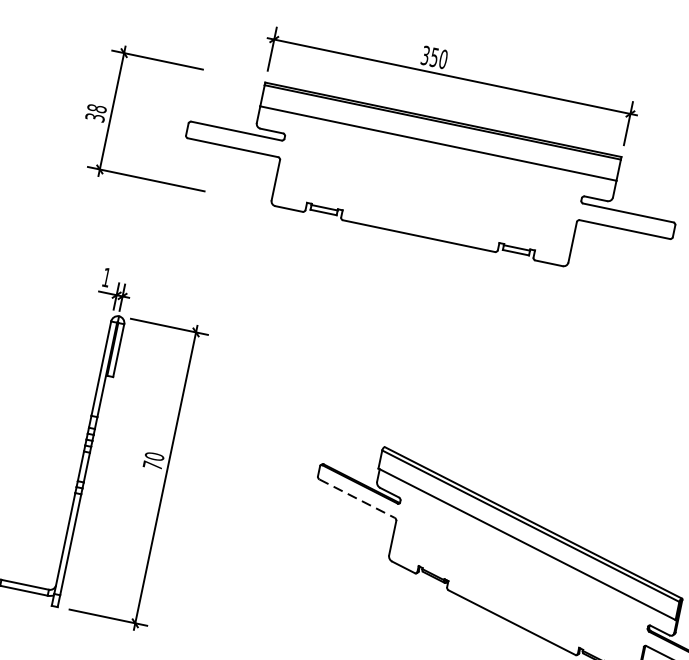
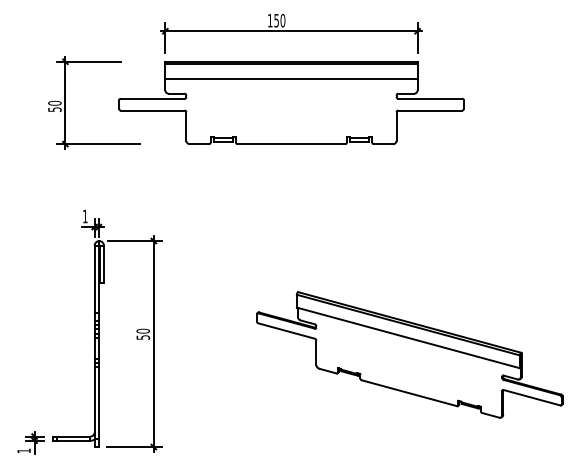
text: (425, 55) -> (270, 20), 350 -> 150
text: (95, 111) -> (54, 105), 38 -> 50
text: (153, 465) -> (143, 337), 70 -> 50
line: (358, 499) -> (287, 331), dashed -> solid

